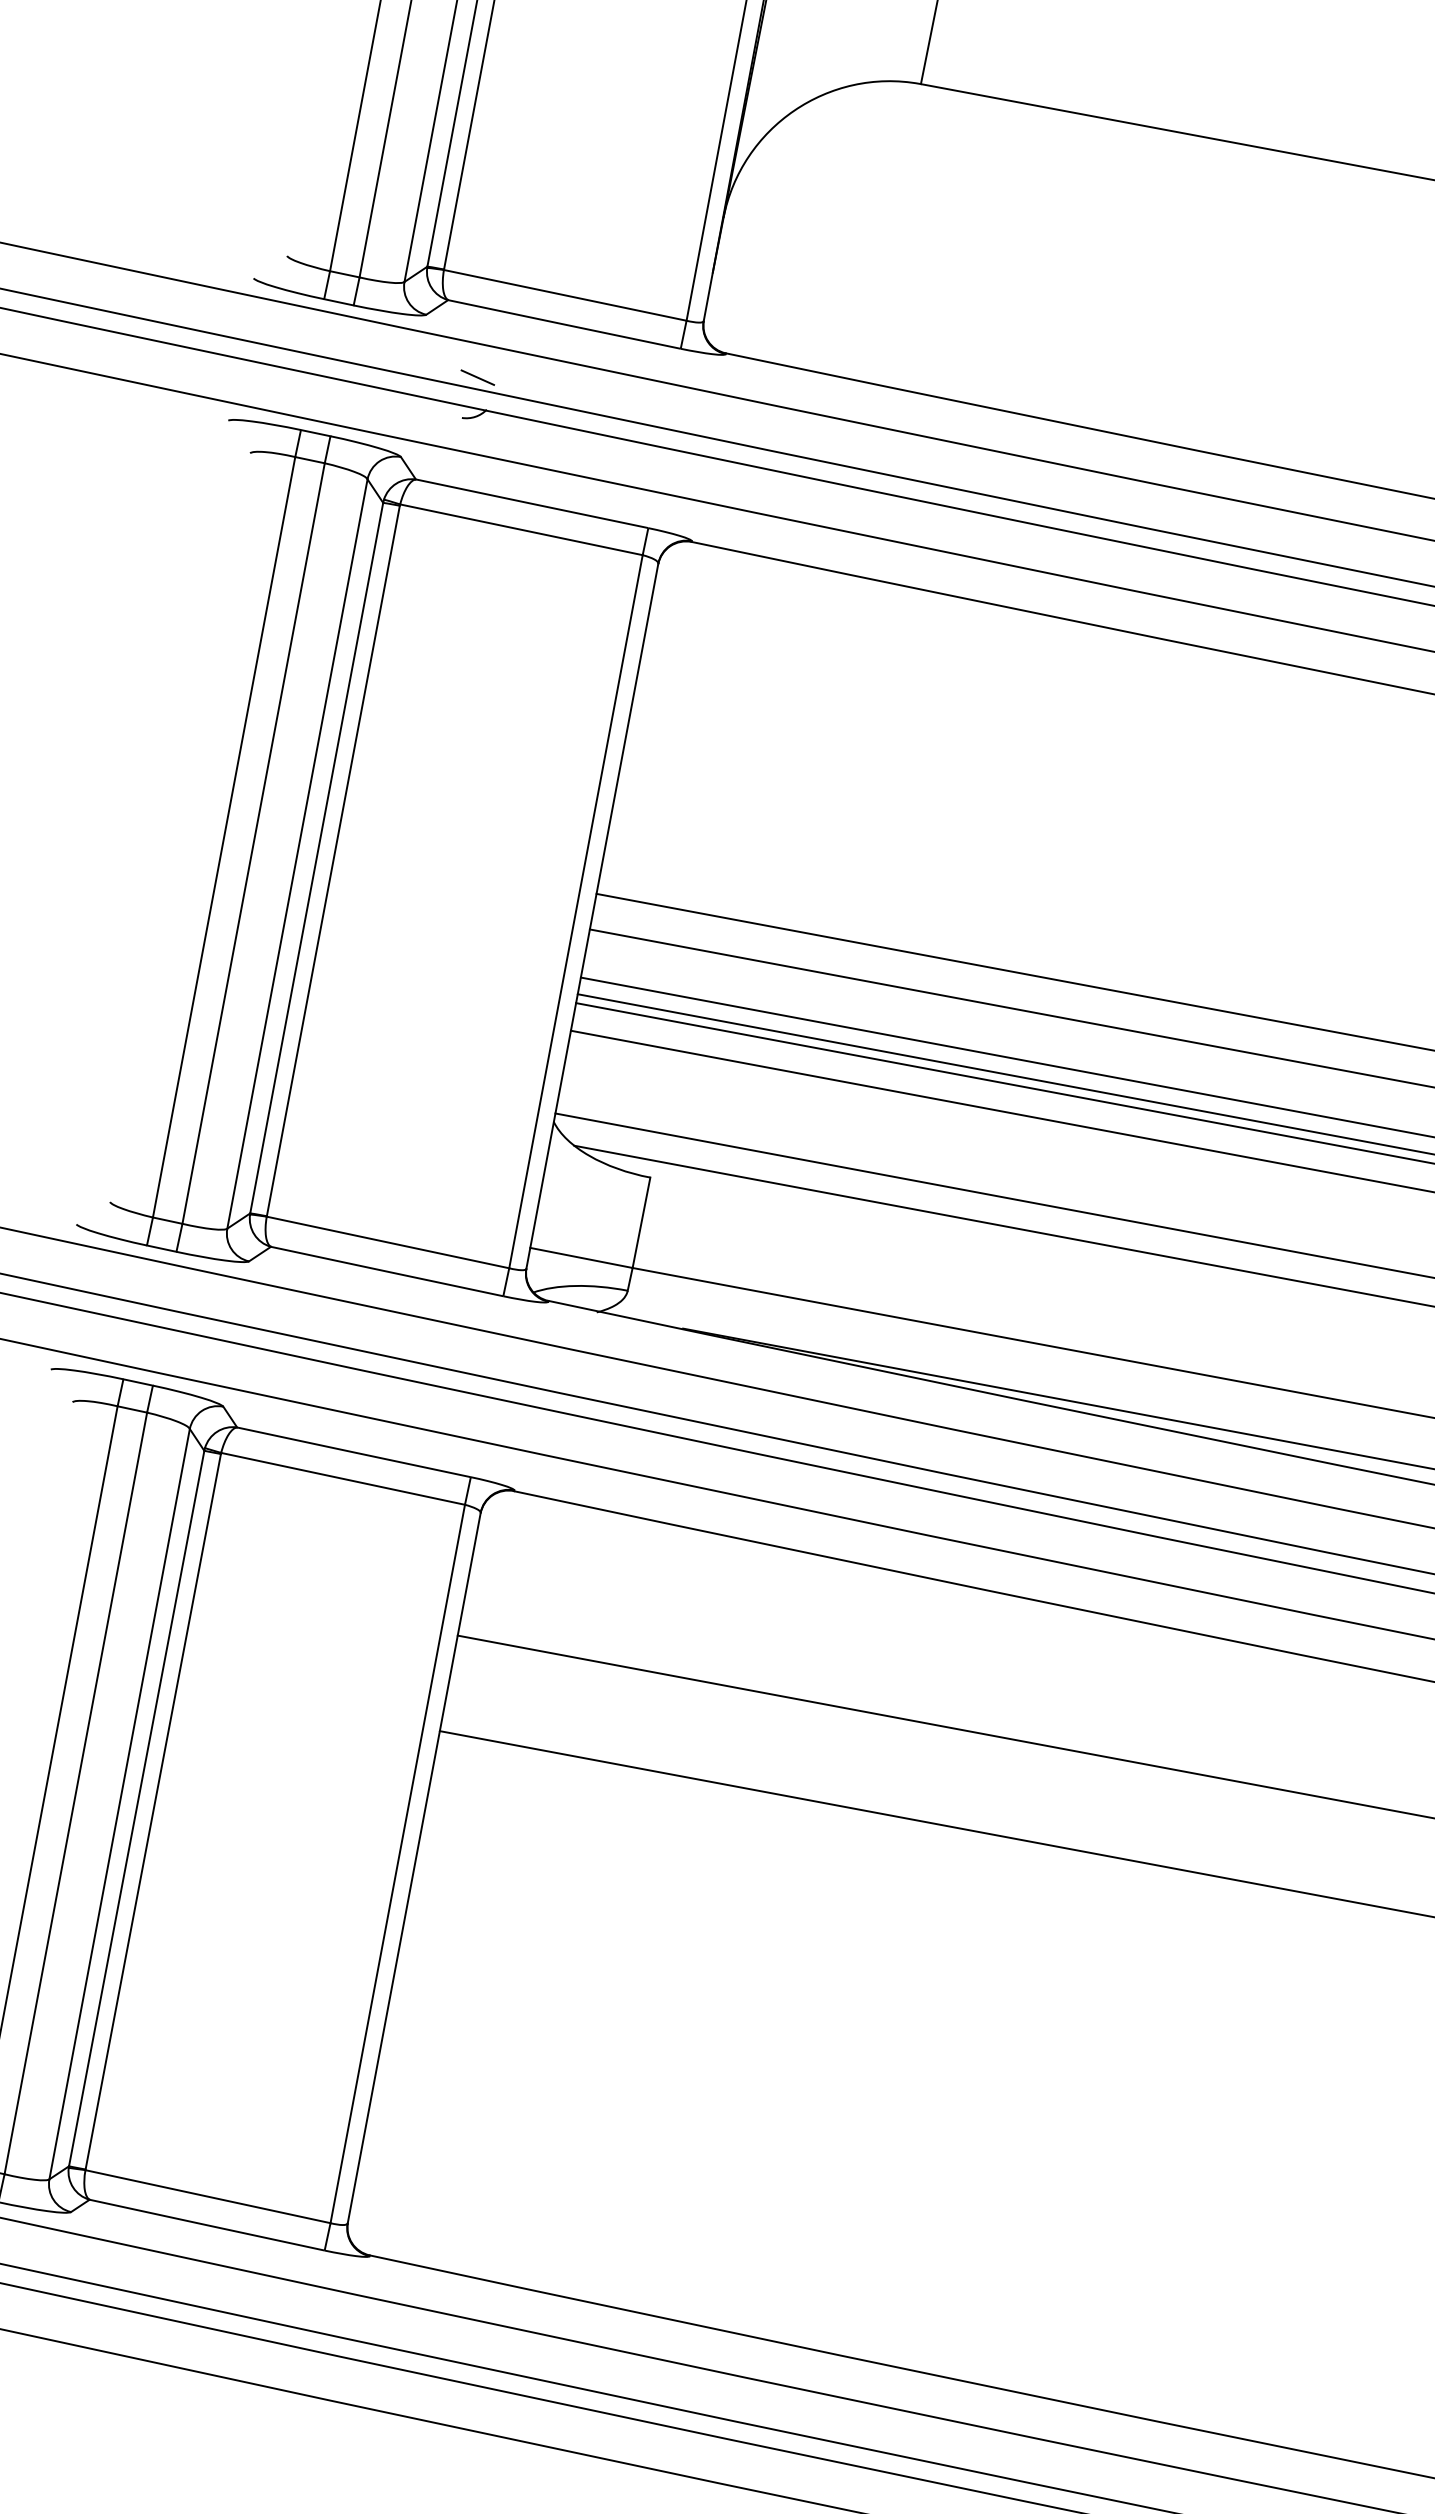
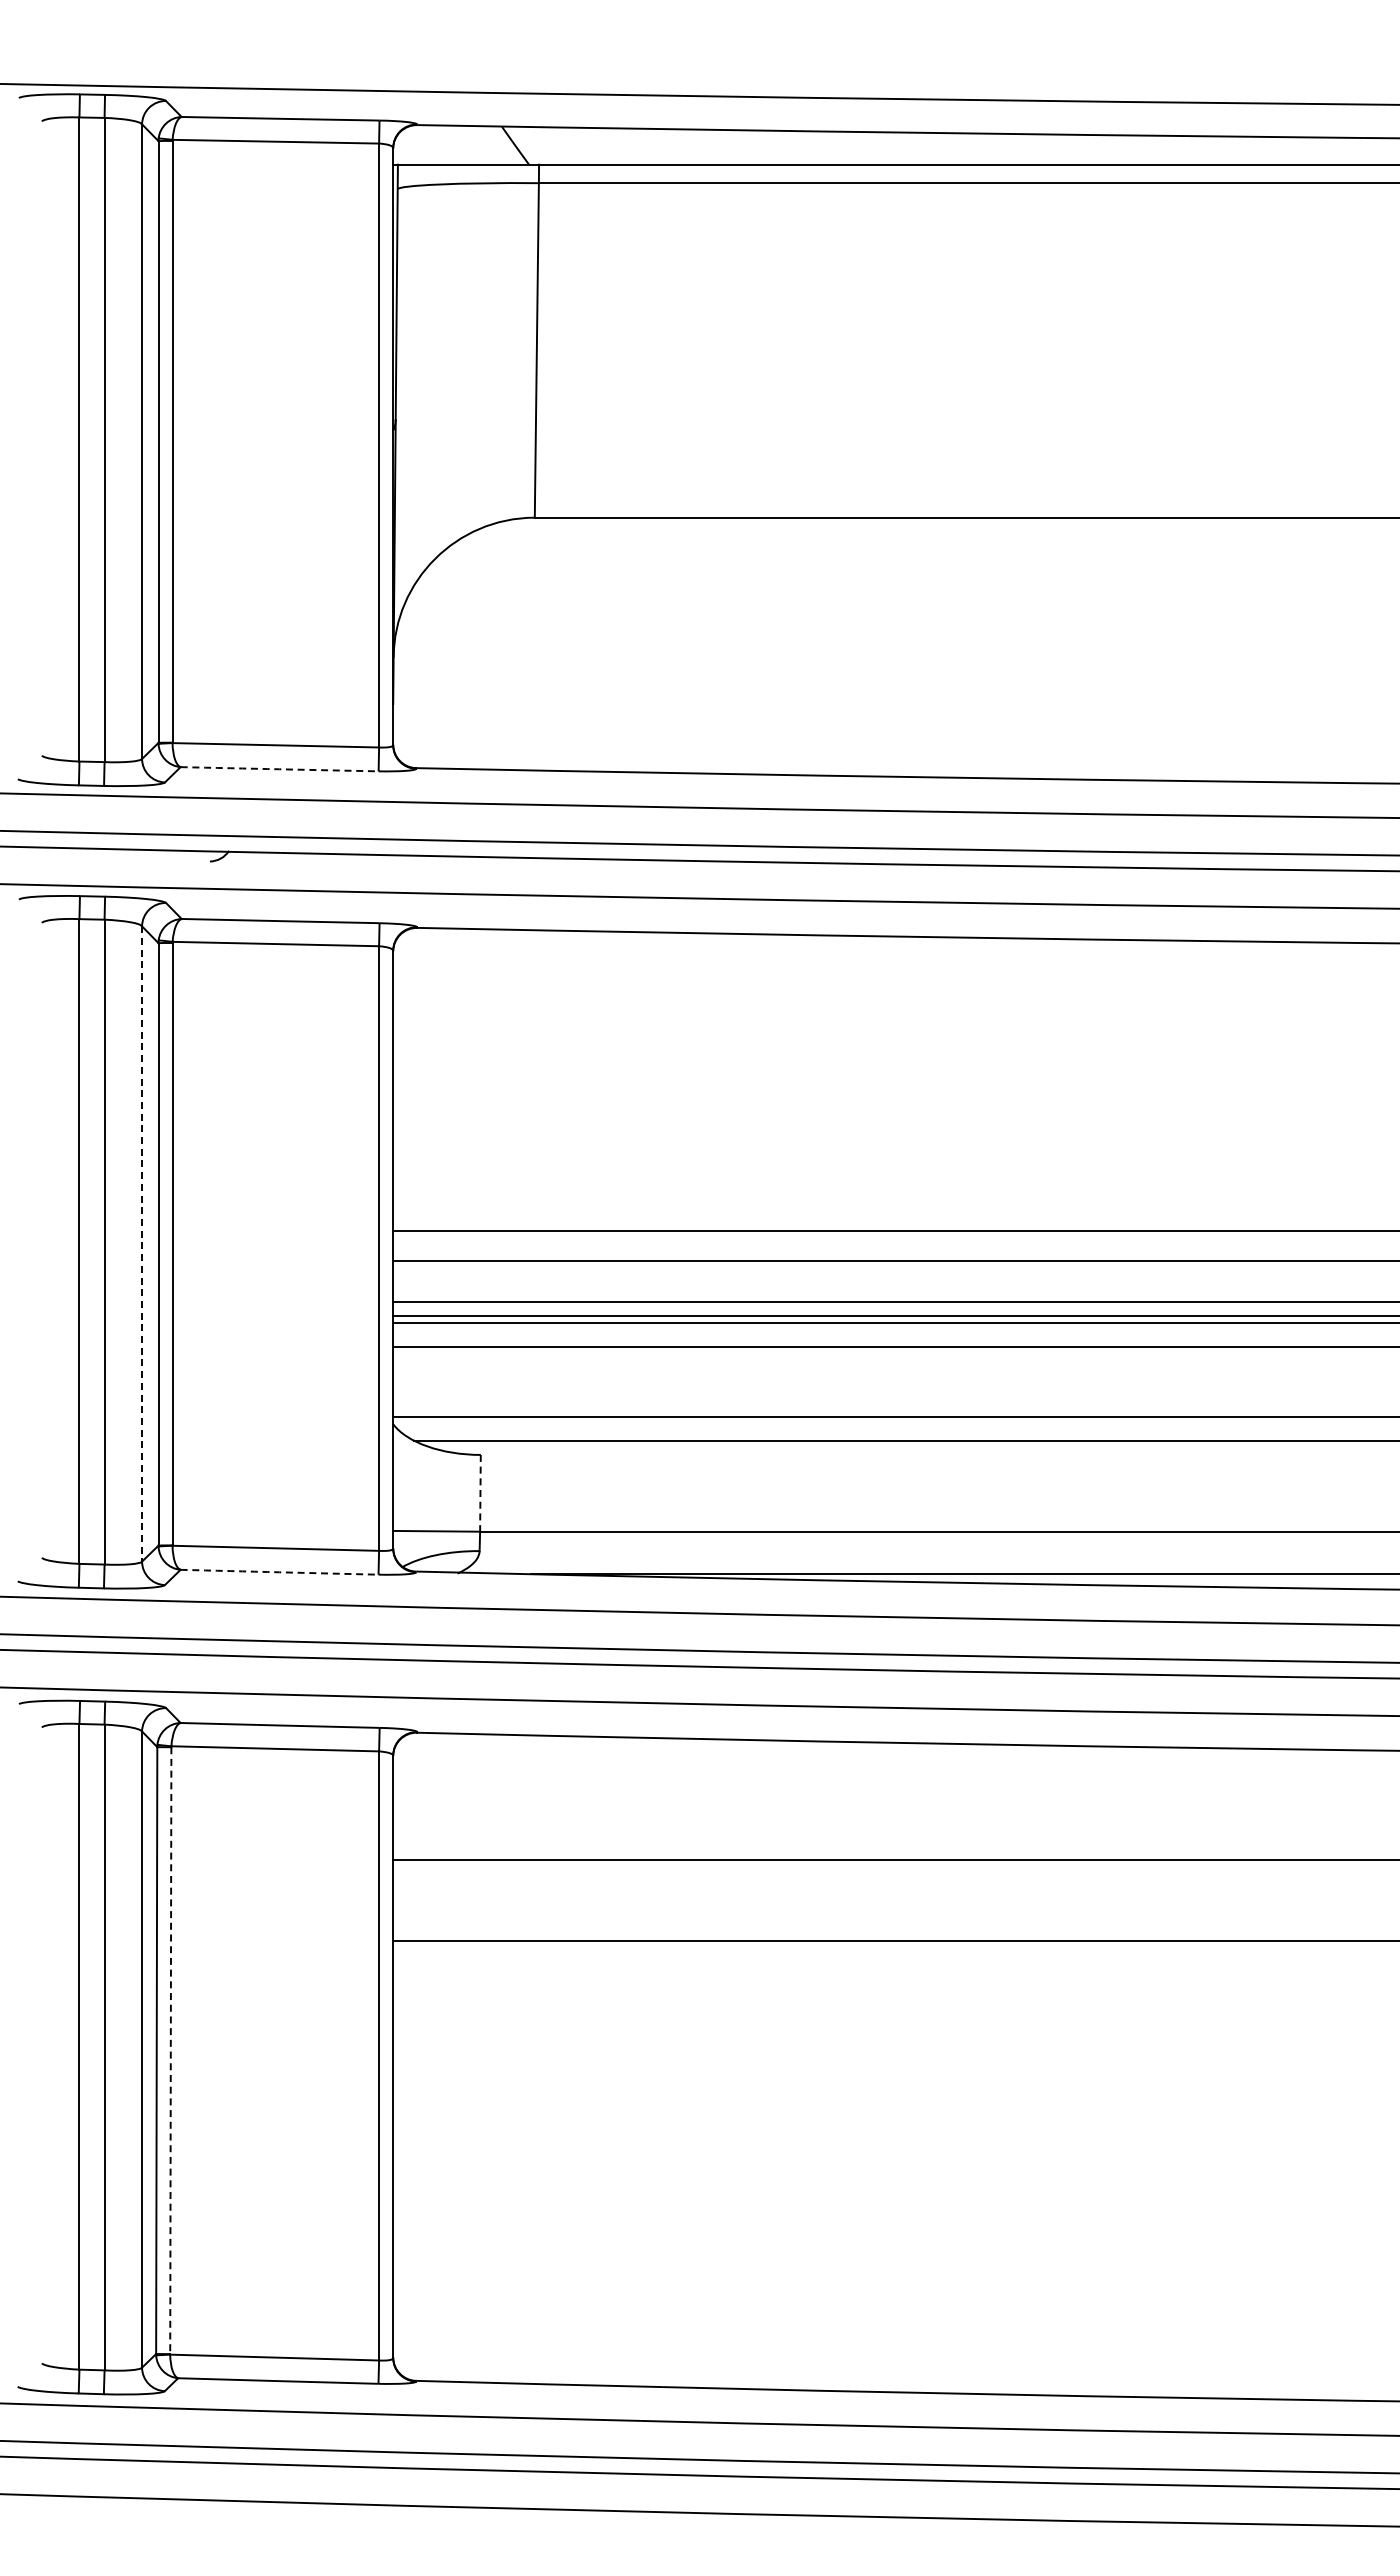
arc: (564, 324) -> (279, 769), solid -> dashed
line: (477, 376) -> (216, 825), removed
line: (298, 853) -> (142, 1243), solid -> dashed
line: (641, 1223) -> (480, 1493), solid -> dashed
arc: (387, 1271) -> (279, 1572), solid -> dashed
line: (152, 1812) -> (170, 2051), solid -> dashed

